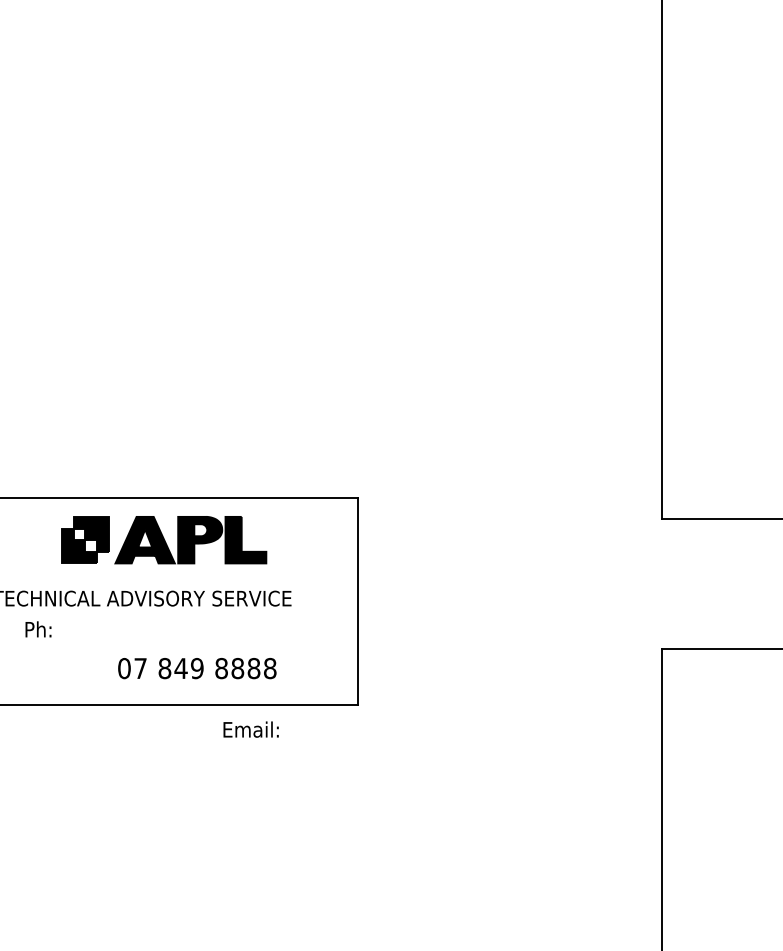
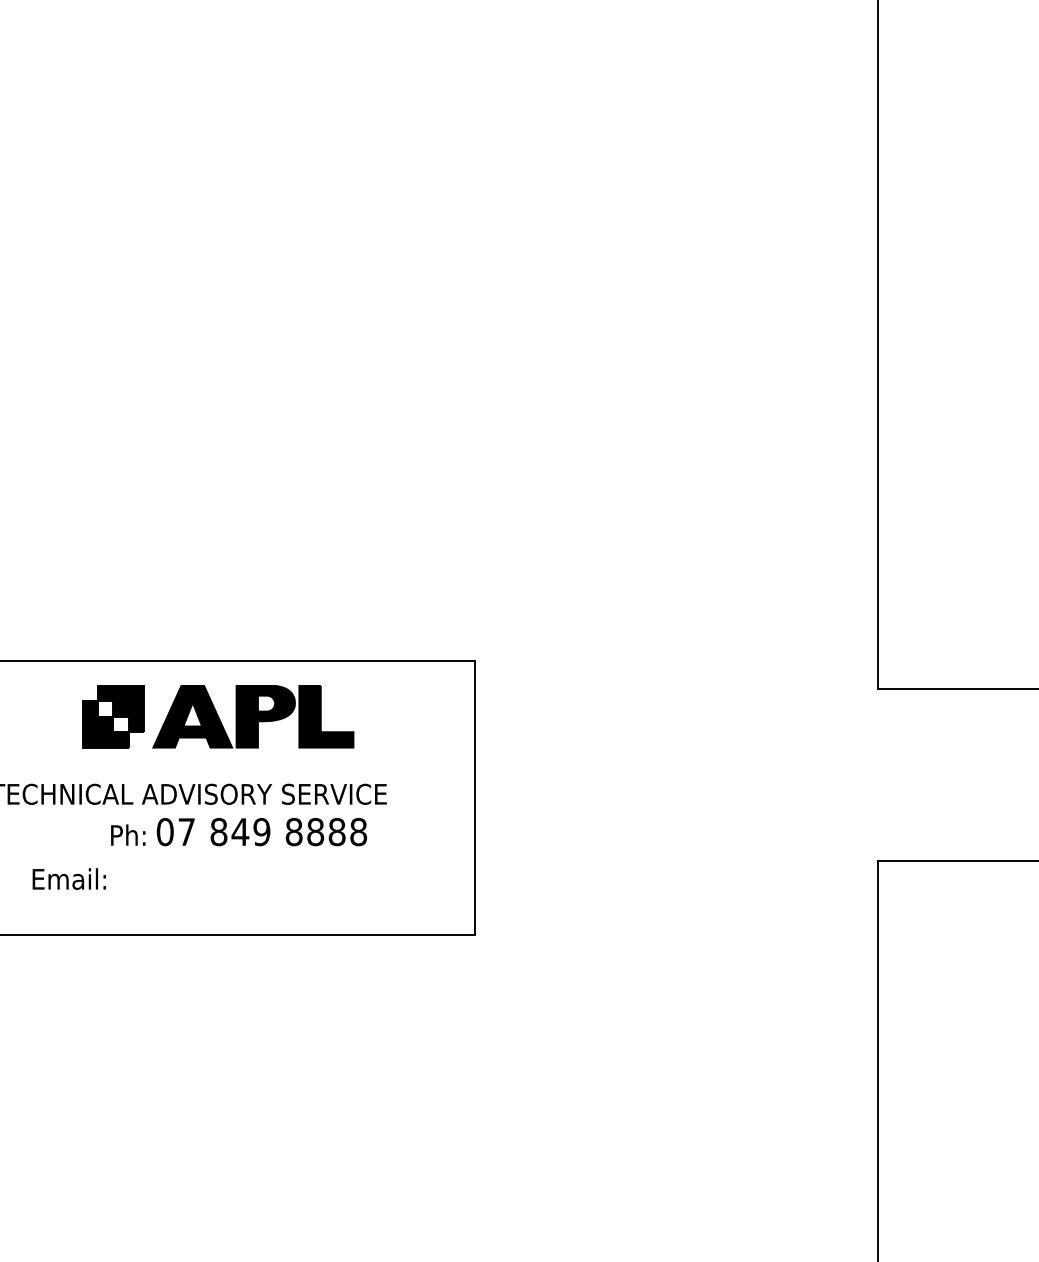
text: (38, 628) -> (128, 834), moved
text: (196, 668) -> (261, 832), moved
text: (250, 729) -> (68, 878), moved

